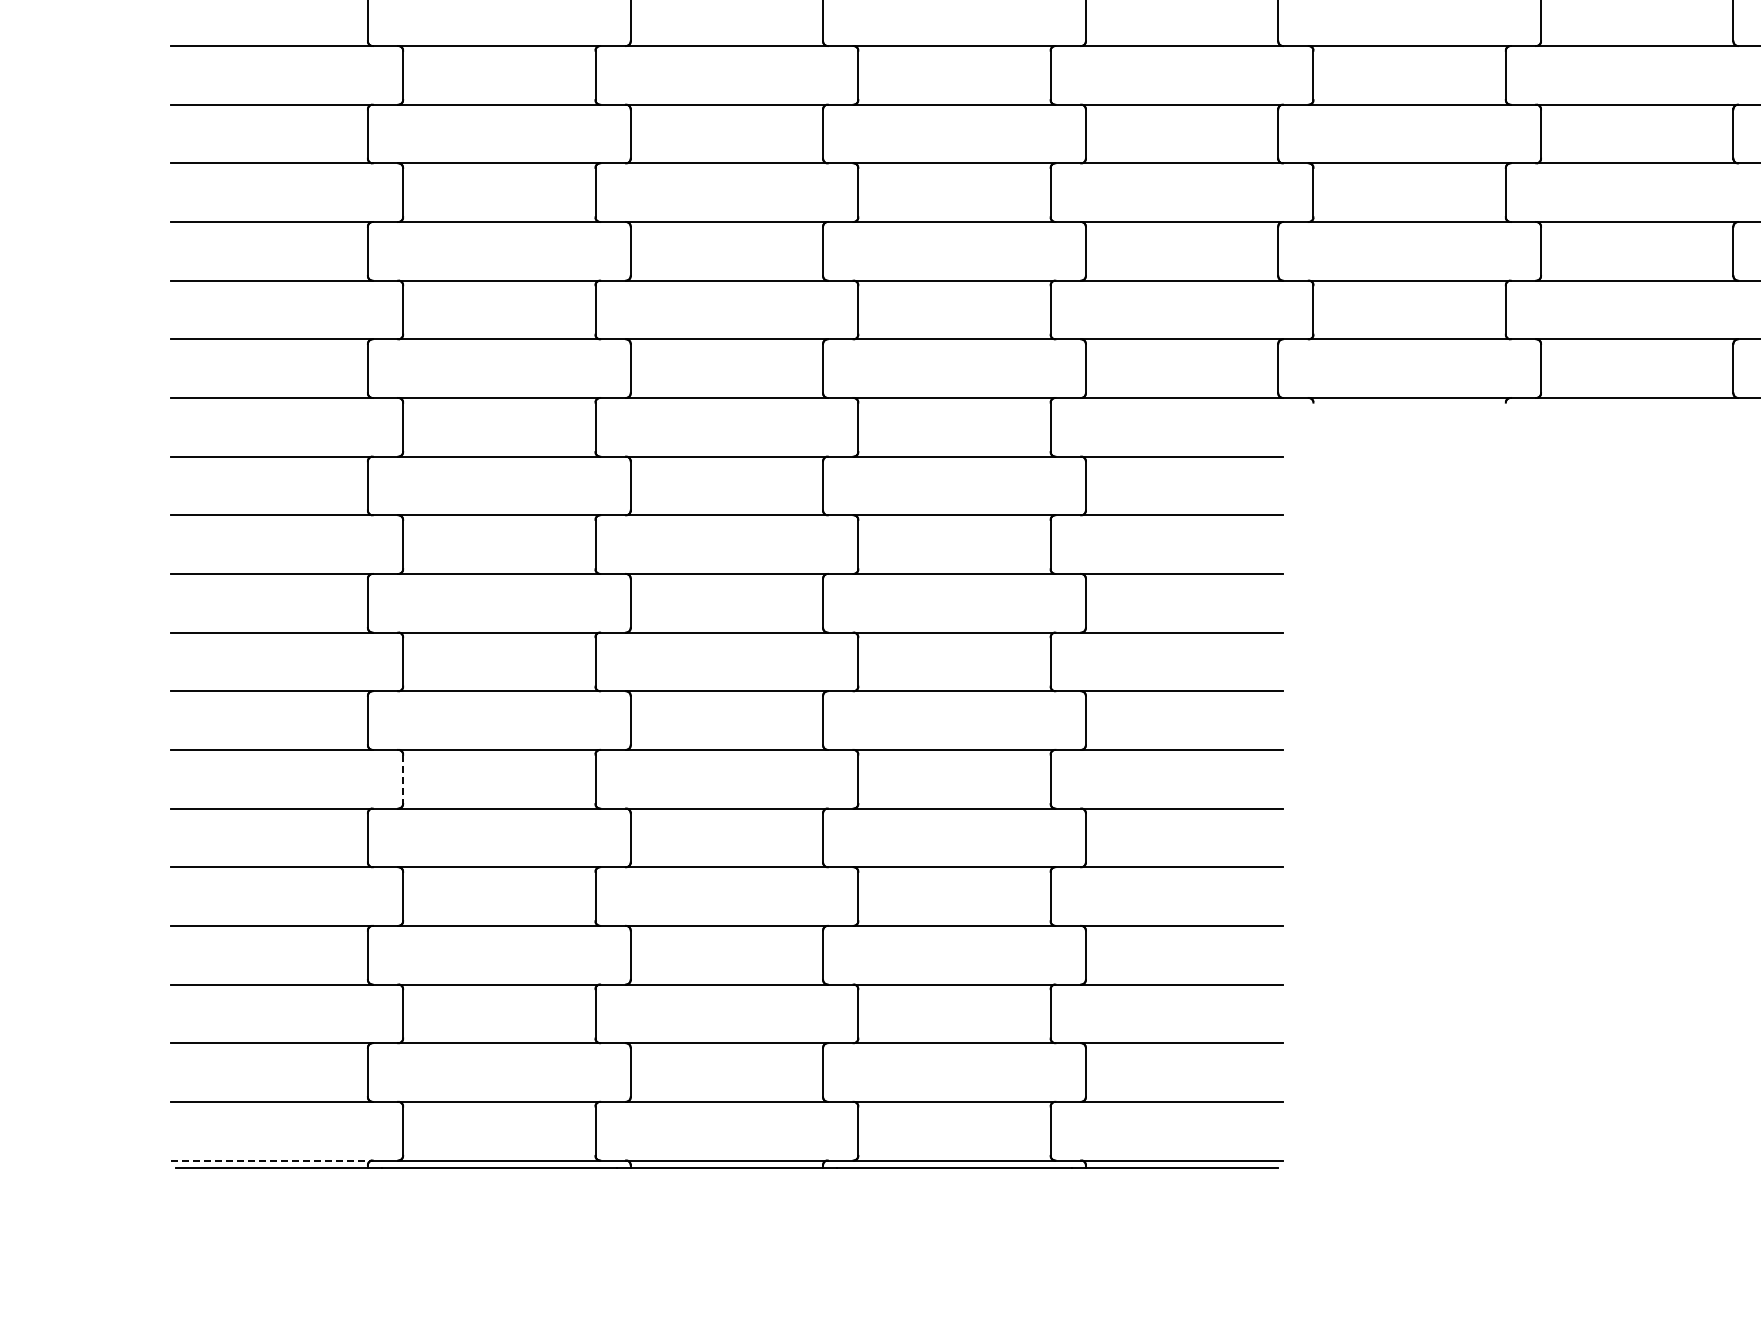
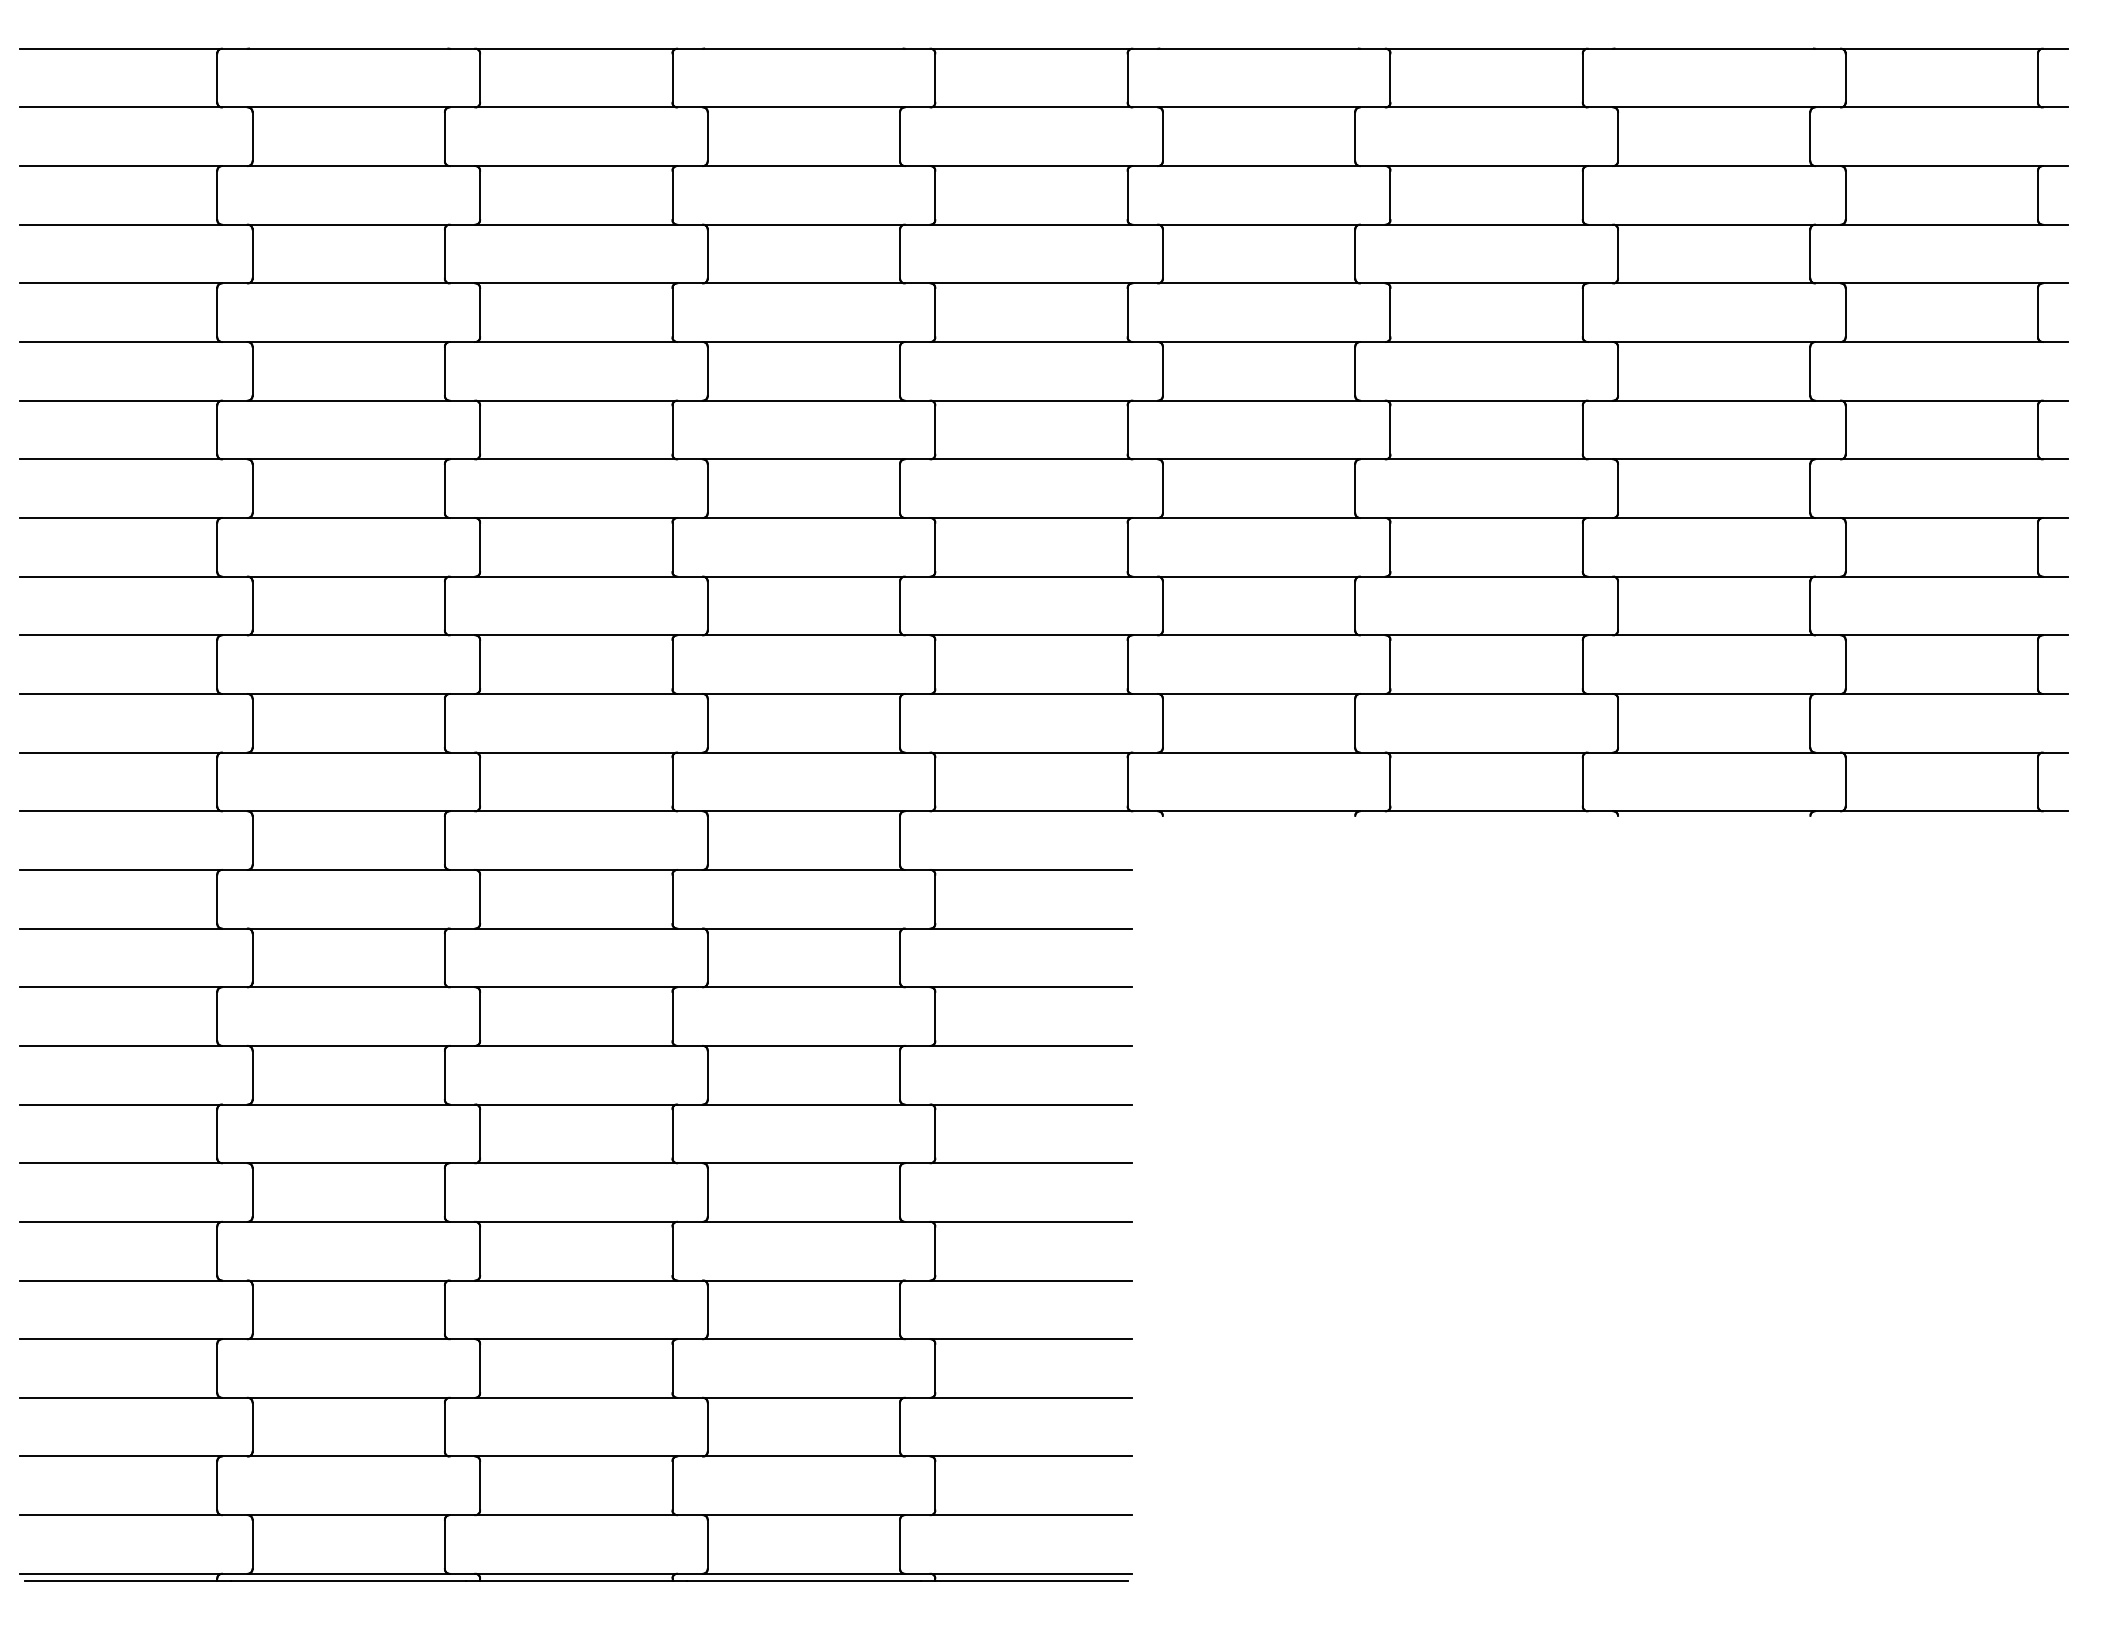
line: (403, 779) -> (252, 1192), dashed -> solid
line: (272, 1160) -> (121, 1573), dashed -> solid

